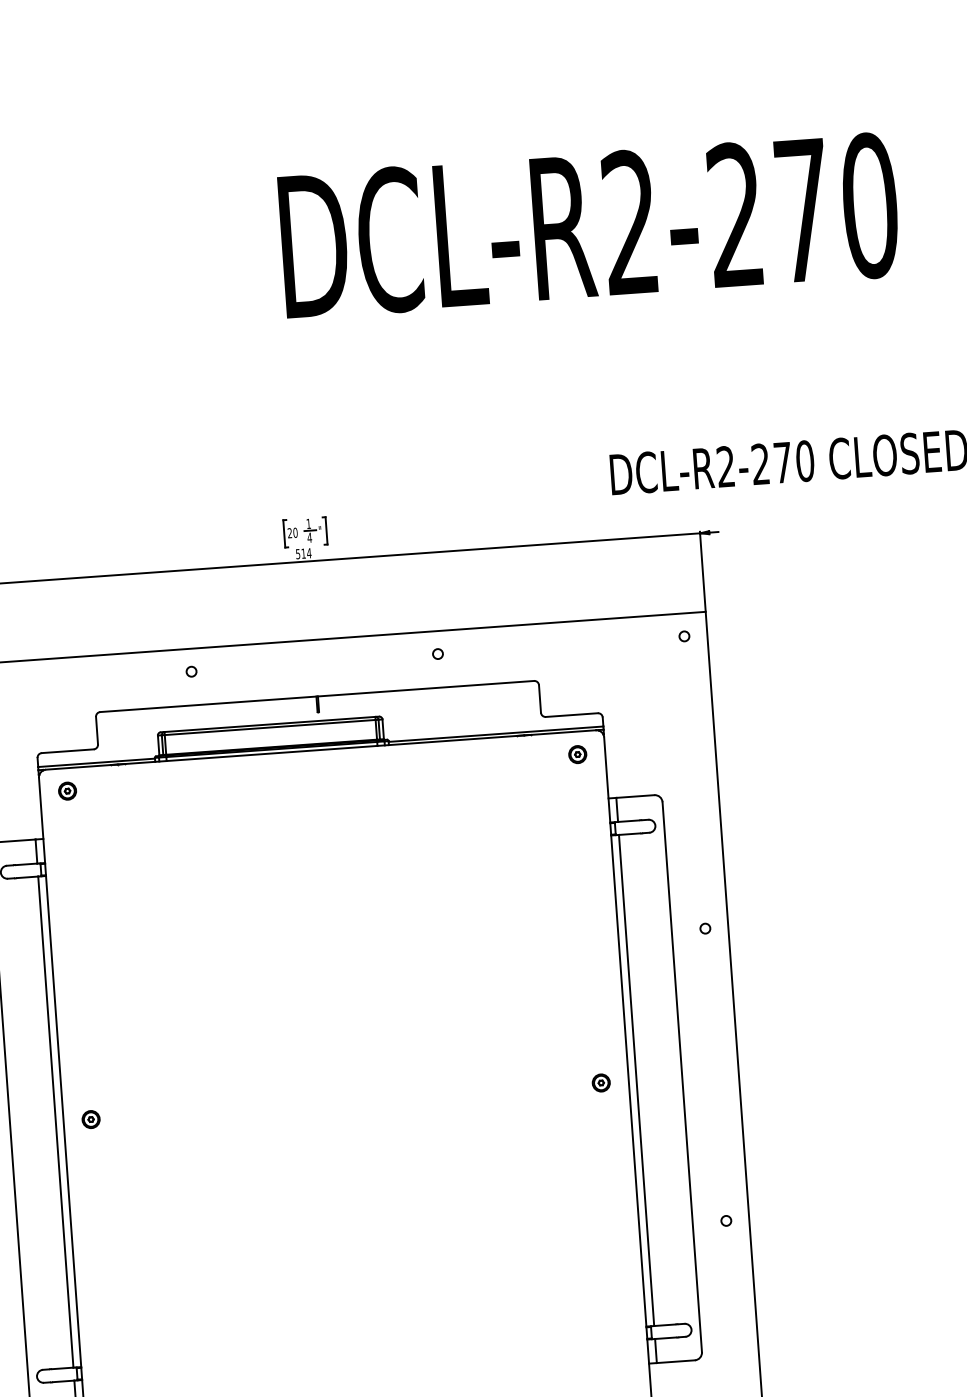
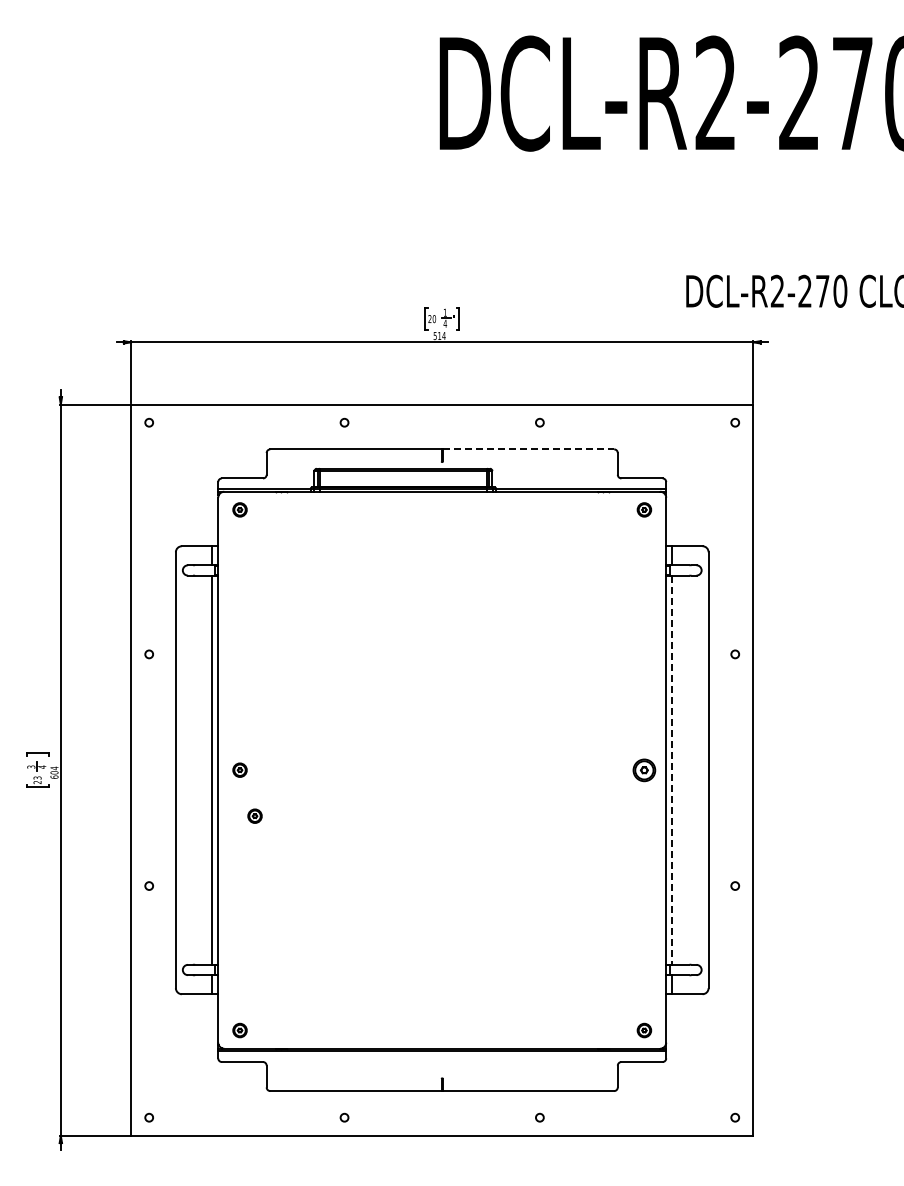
line: (426, 688) -> (528, 449), solid -> dashed
line: (636, 1080) -> (672, 770), solid -> dashed
part: (601, 1082) -> (644, 769), size x1.6
part: (113, 1175) -> (254, 815), added

